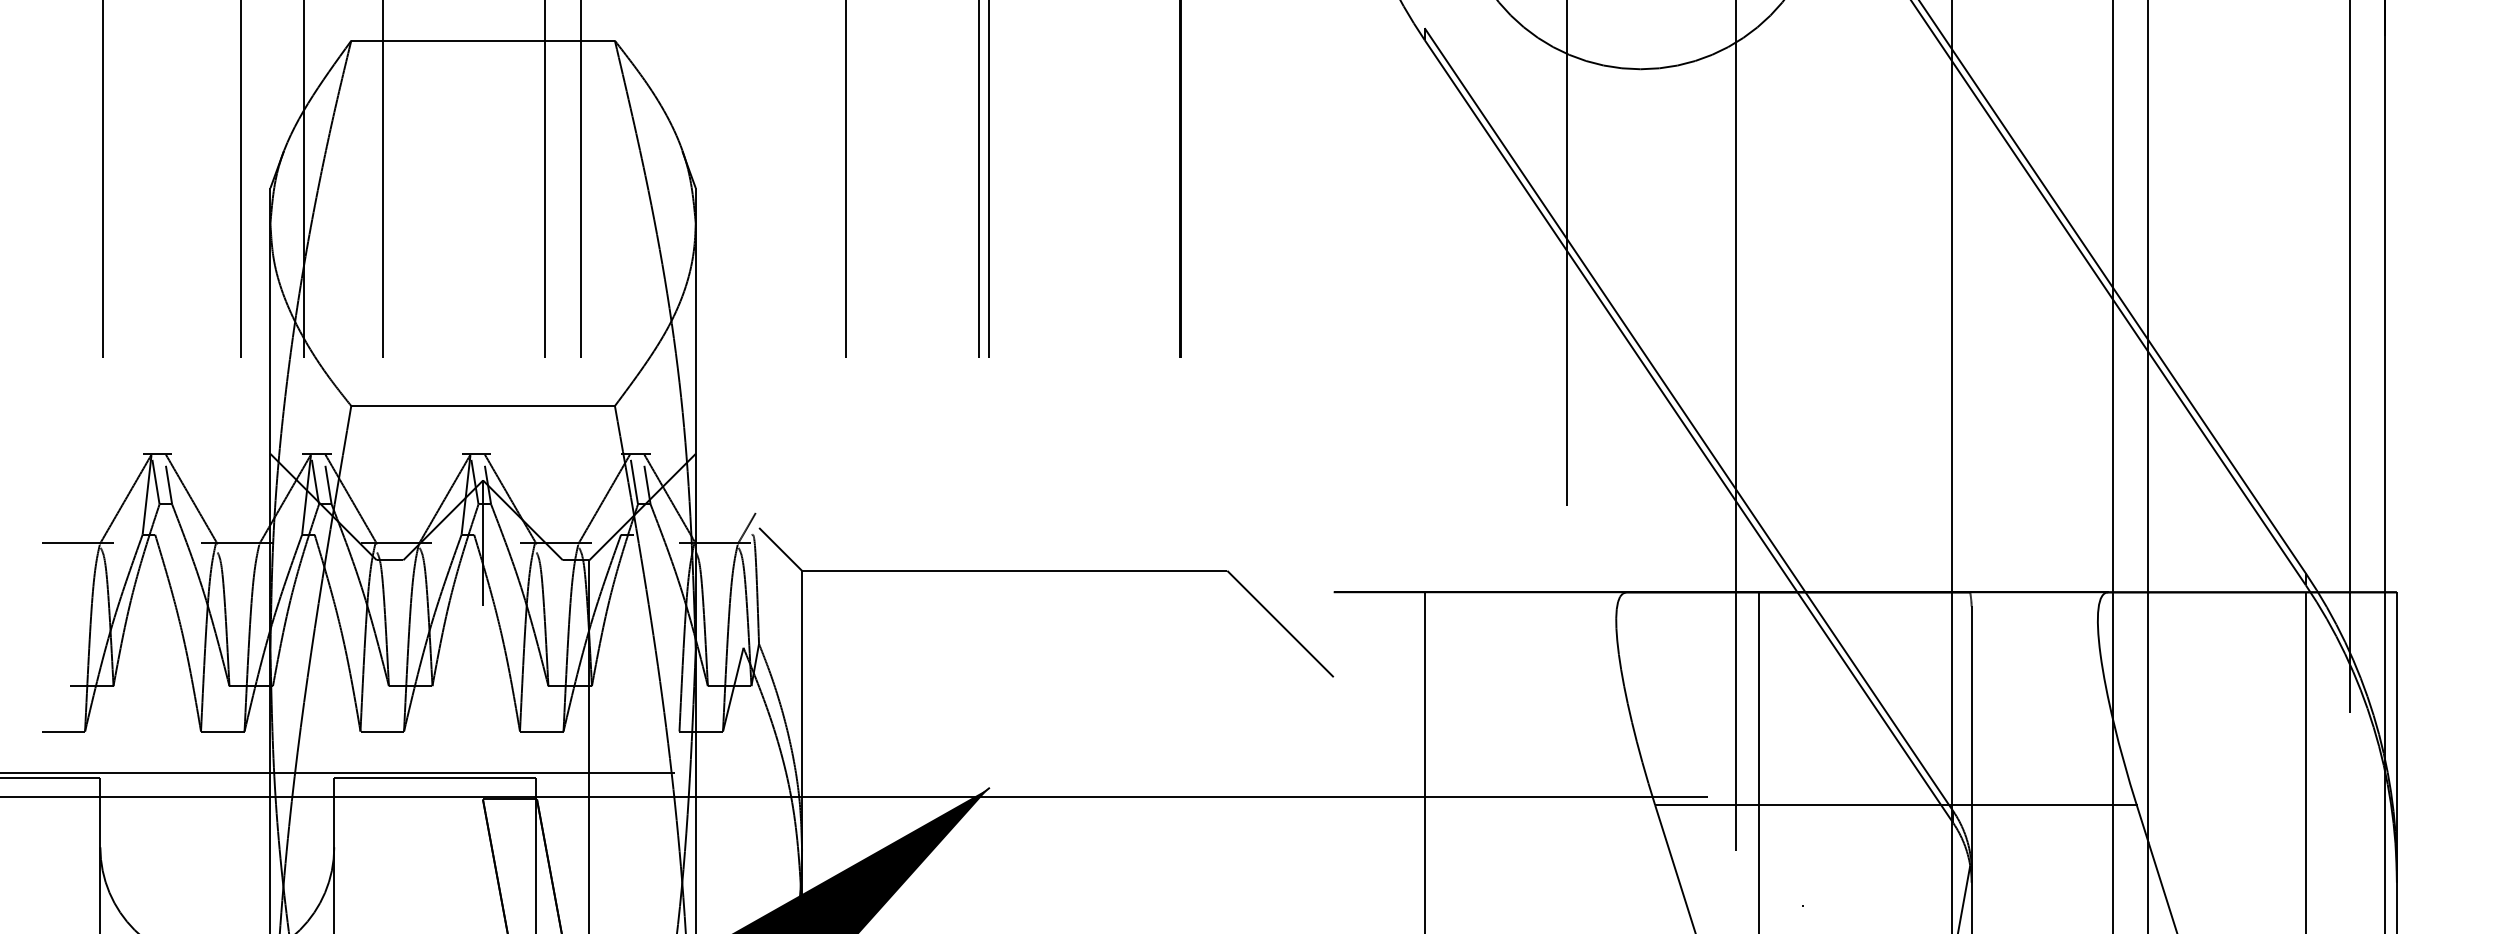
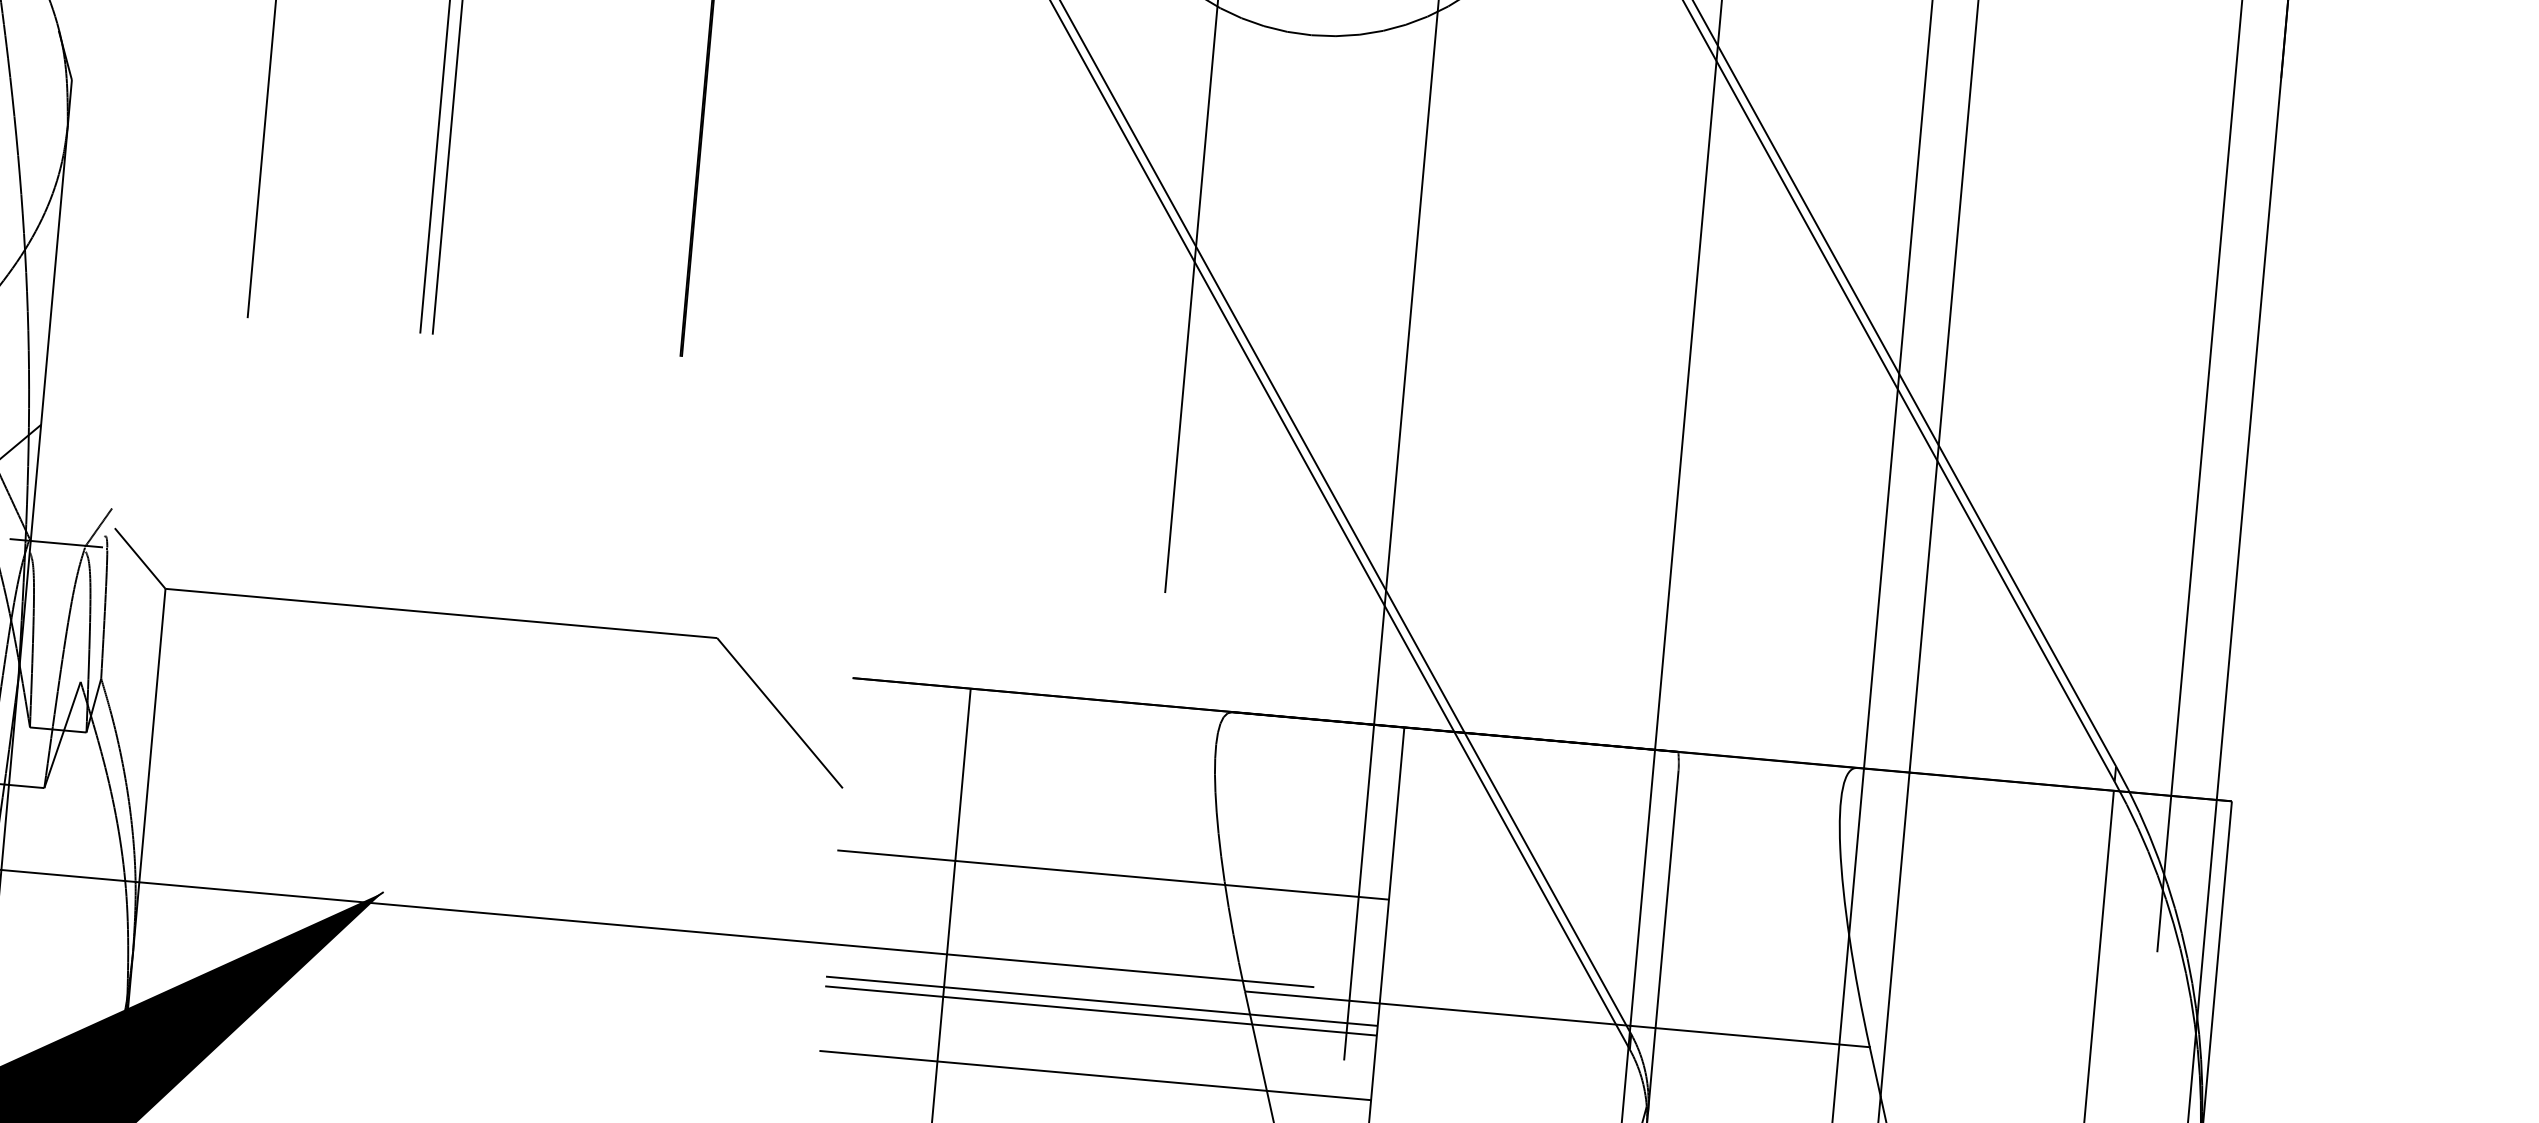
line: (1545, 725) -> (1112, 875), added
line: (1545, 822) -> (1100, 1001), added
line: (1545, 829) -> (1099, 1010), added
line: (1545, 879) -> (1094, 1075), added

